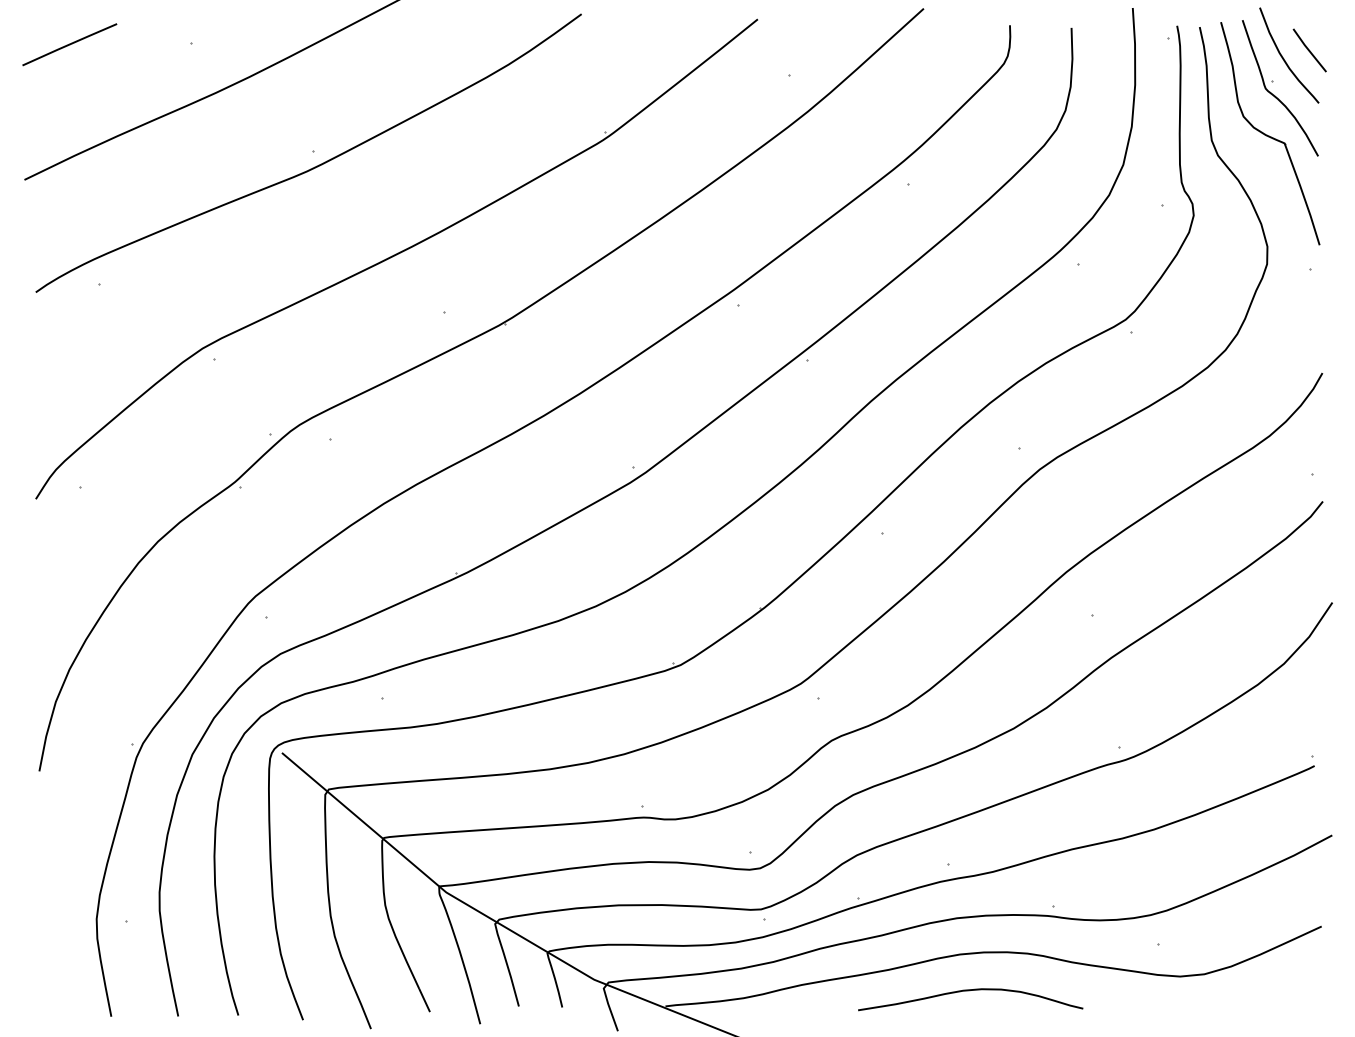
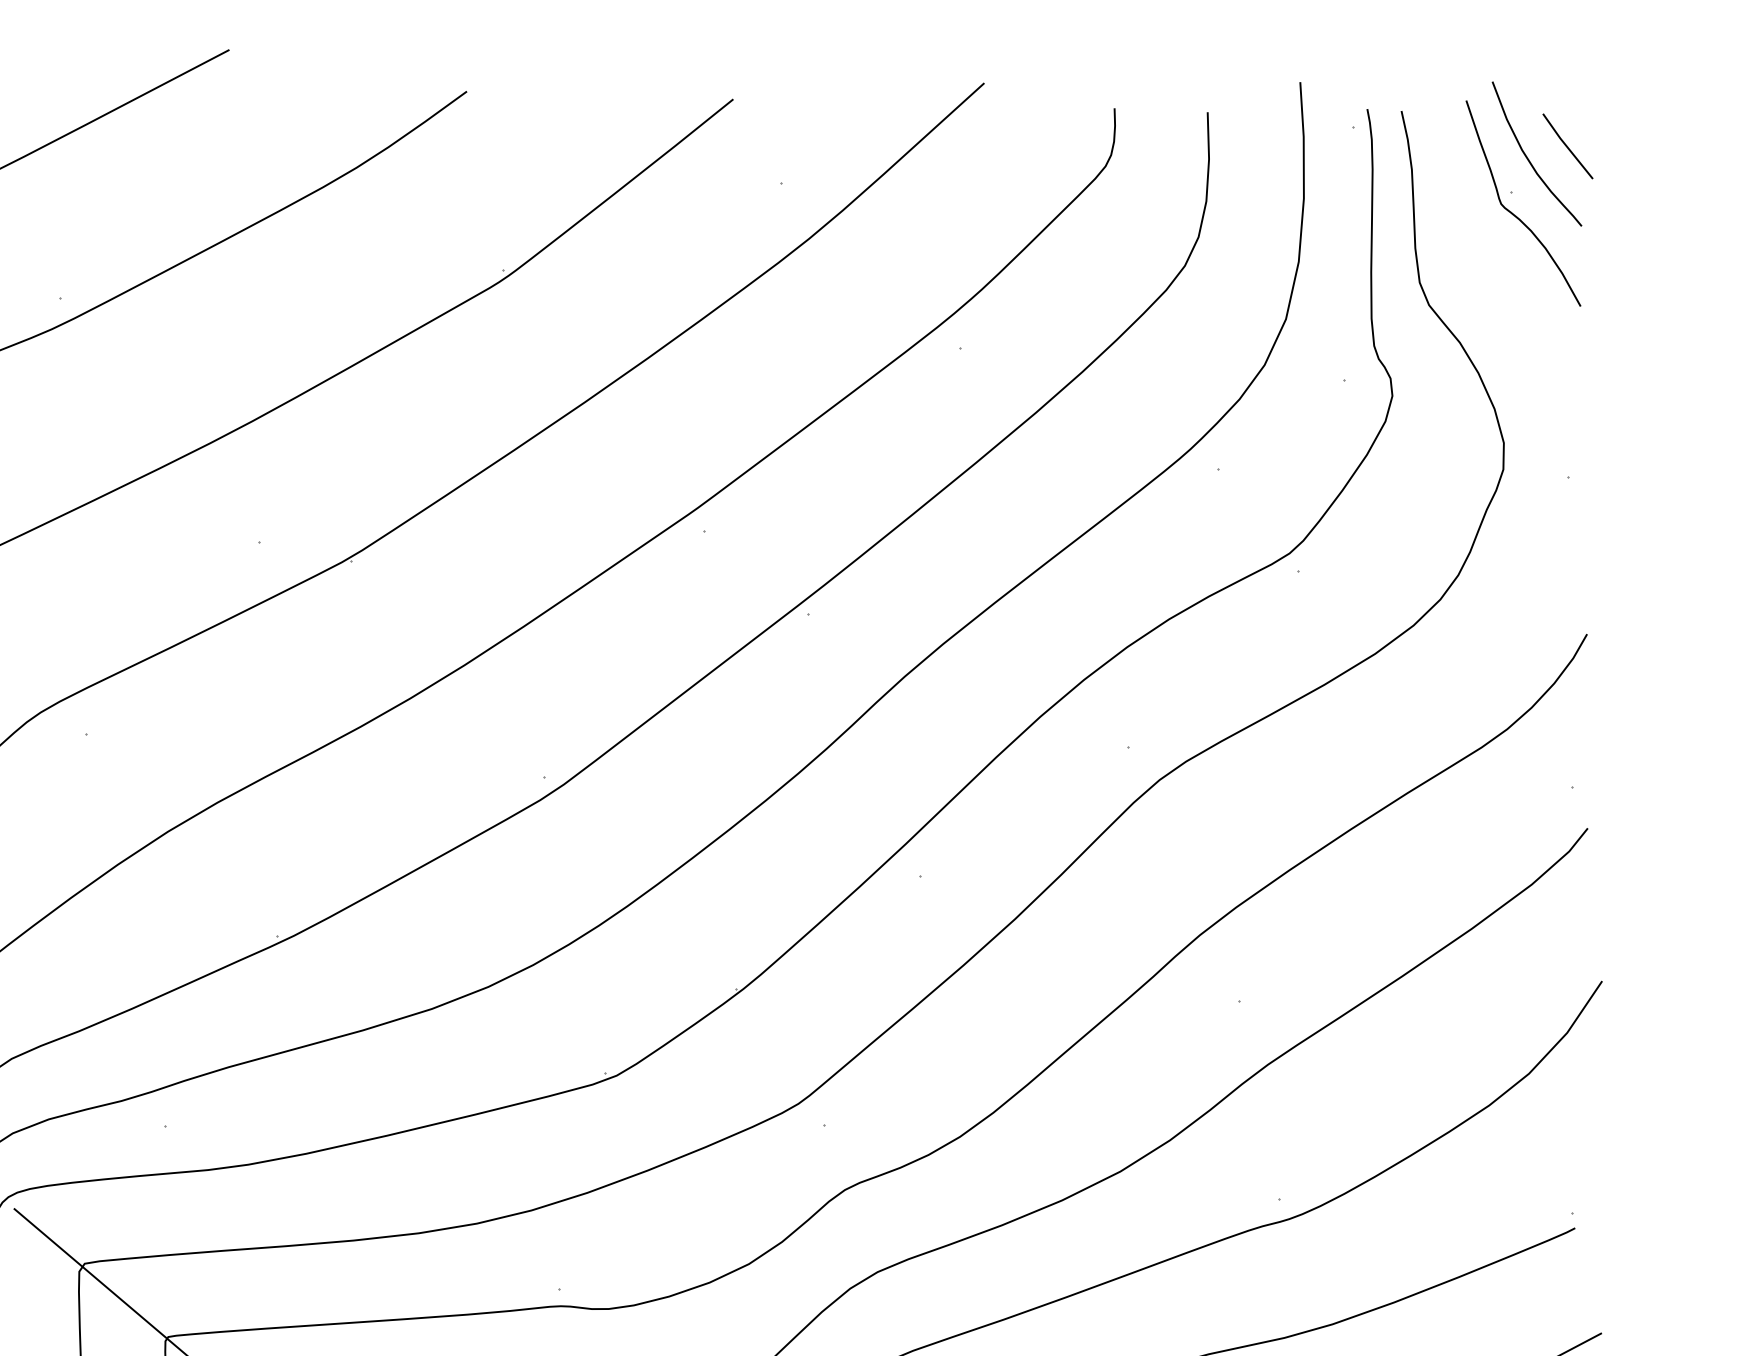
part: (1270, 133) -> (1508, 271), removed

